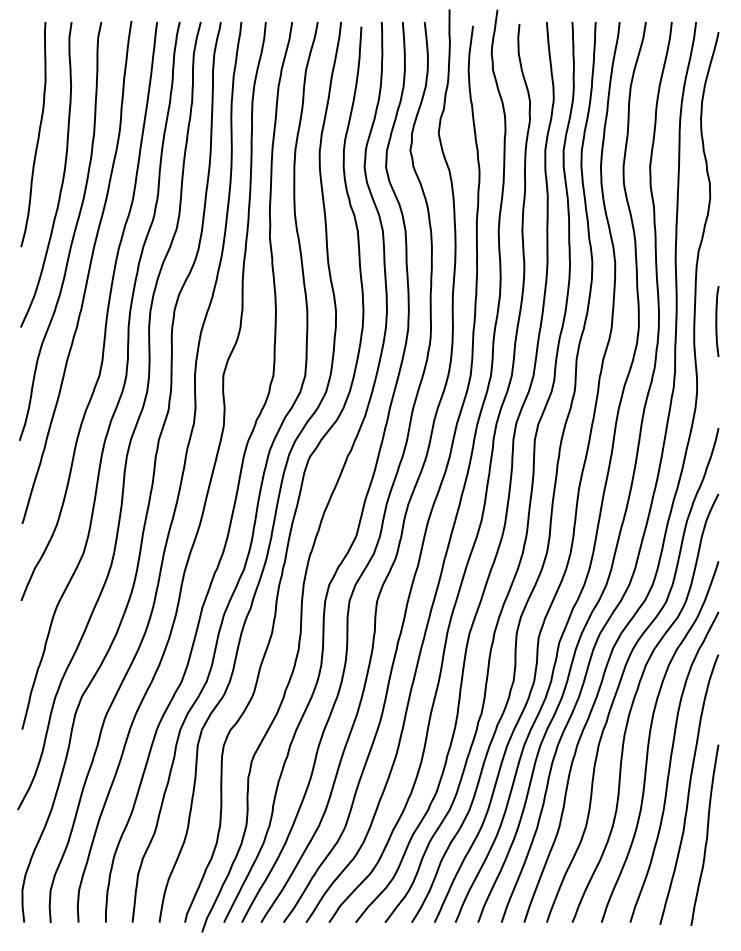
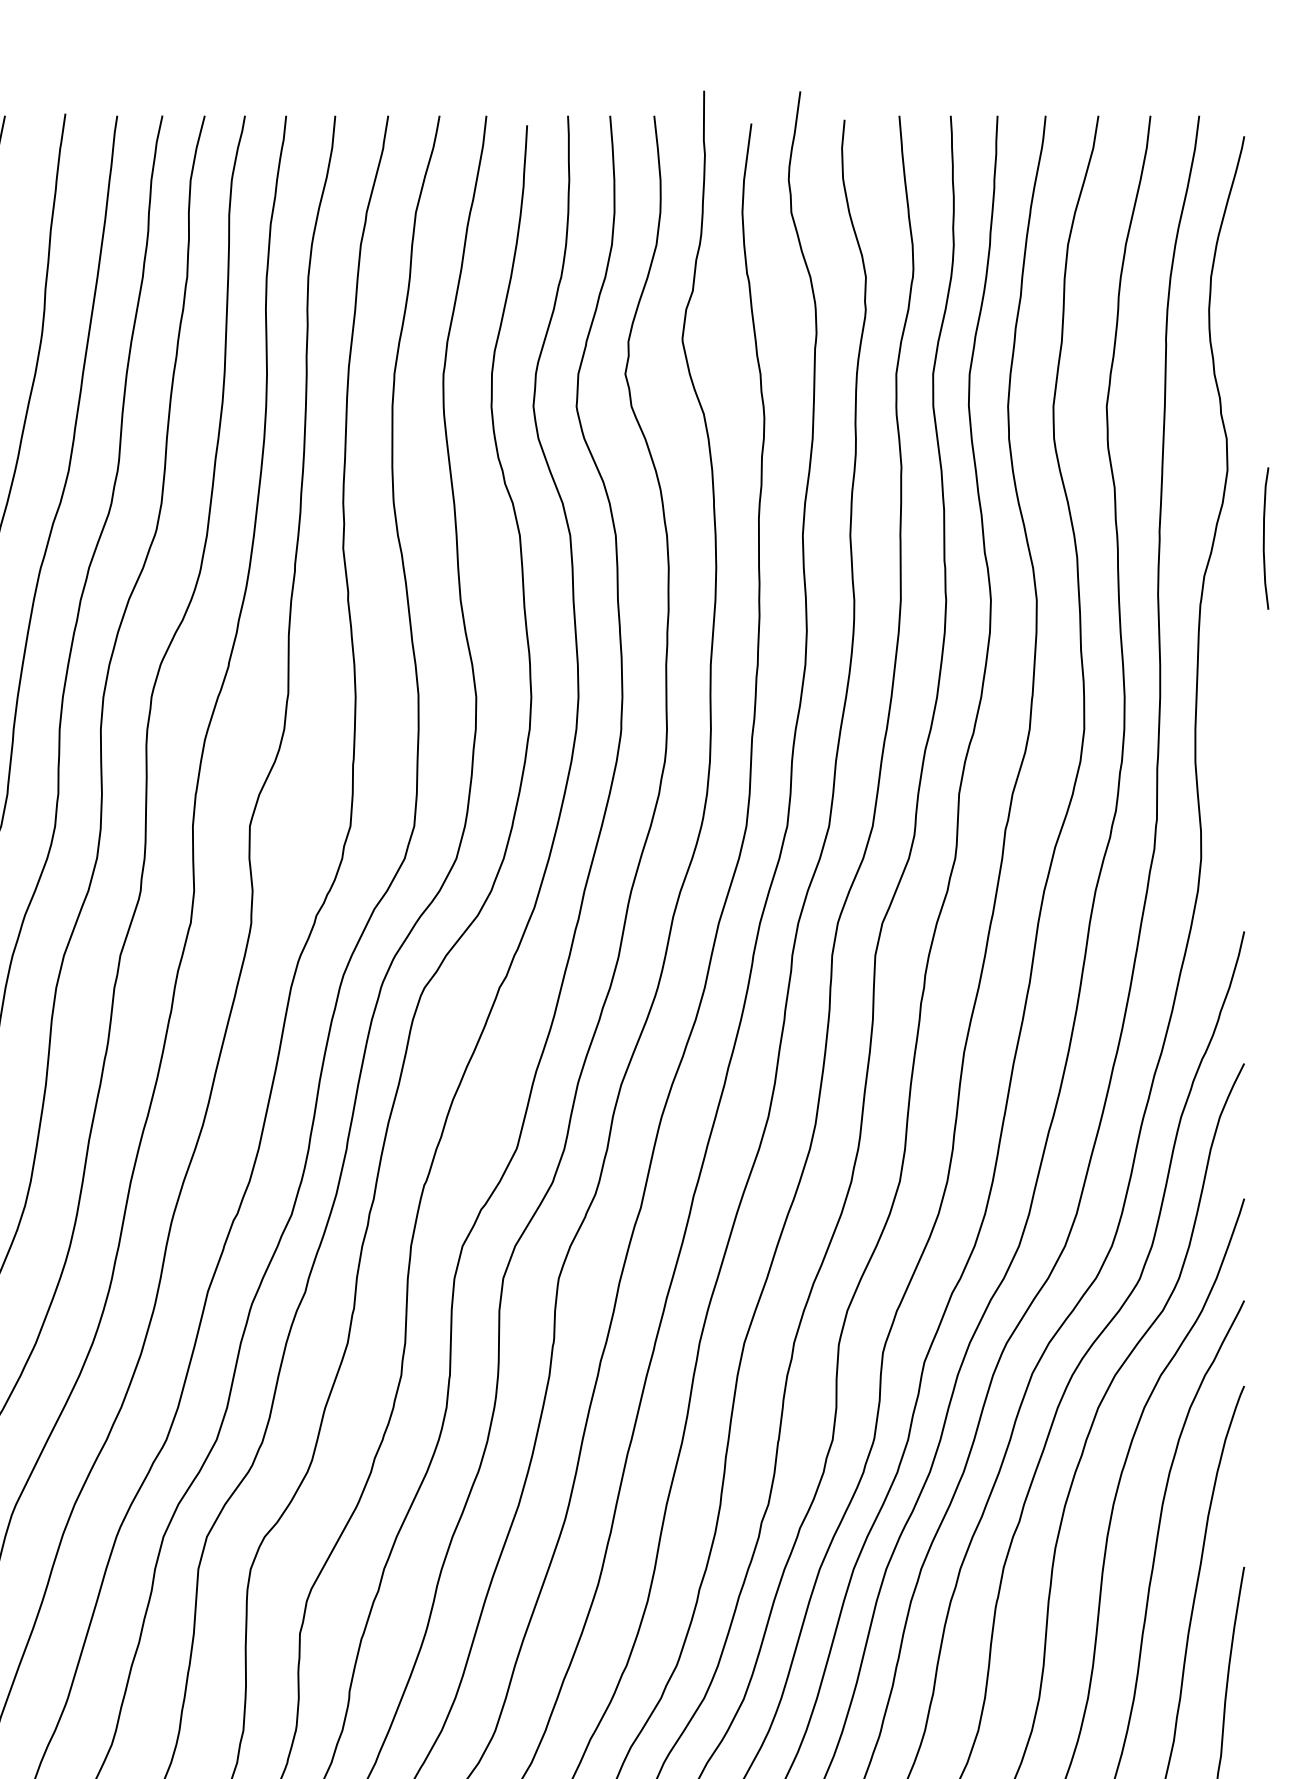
curve: (717, 321) -> (1266, 538), moved

